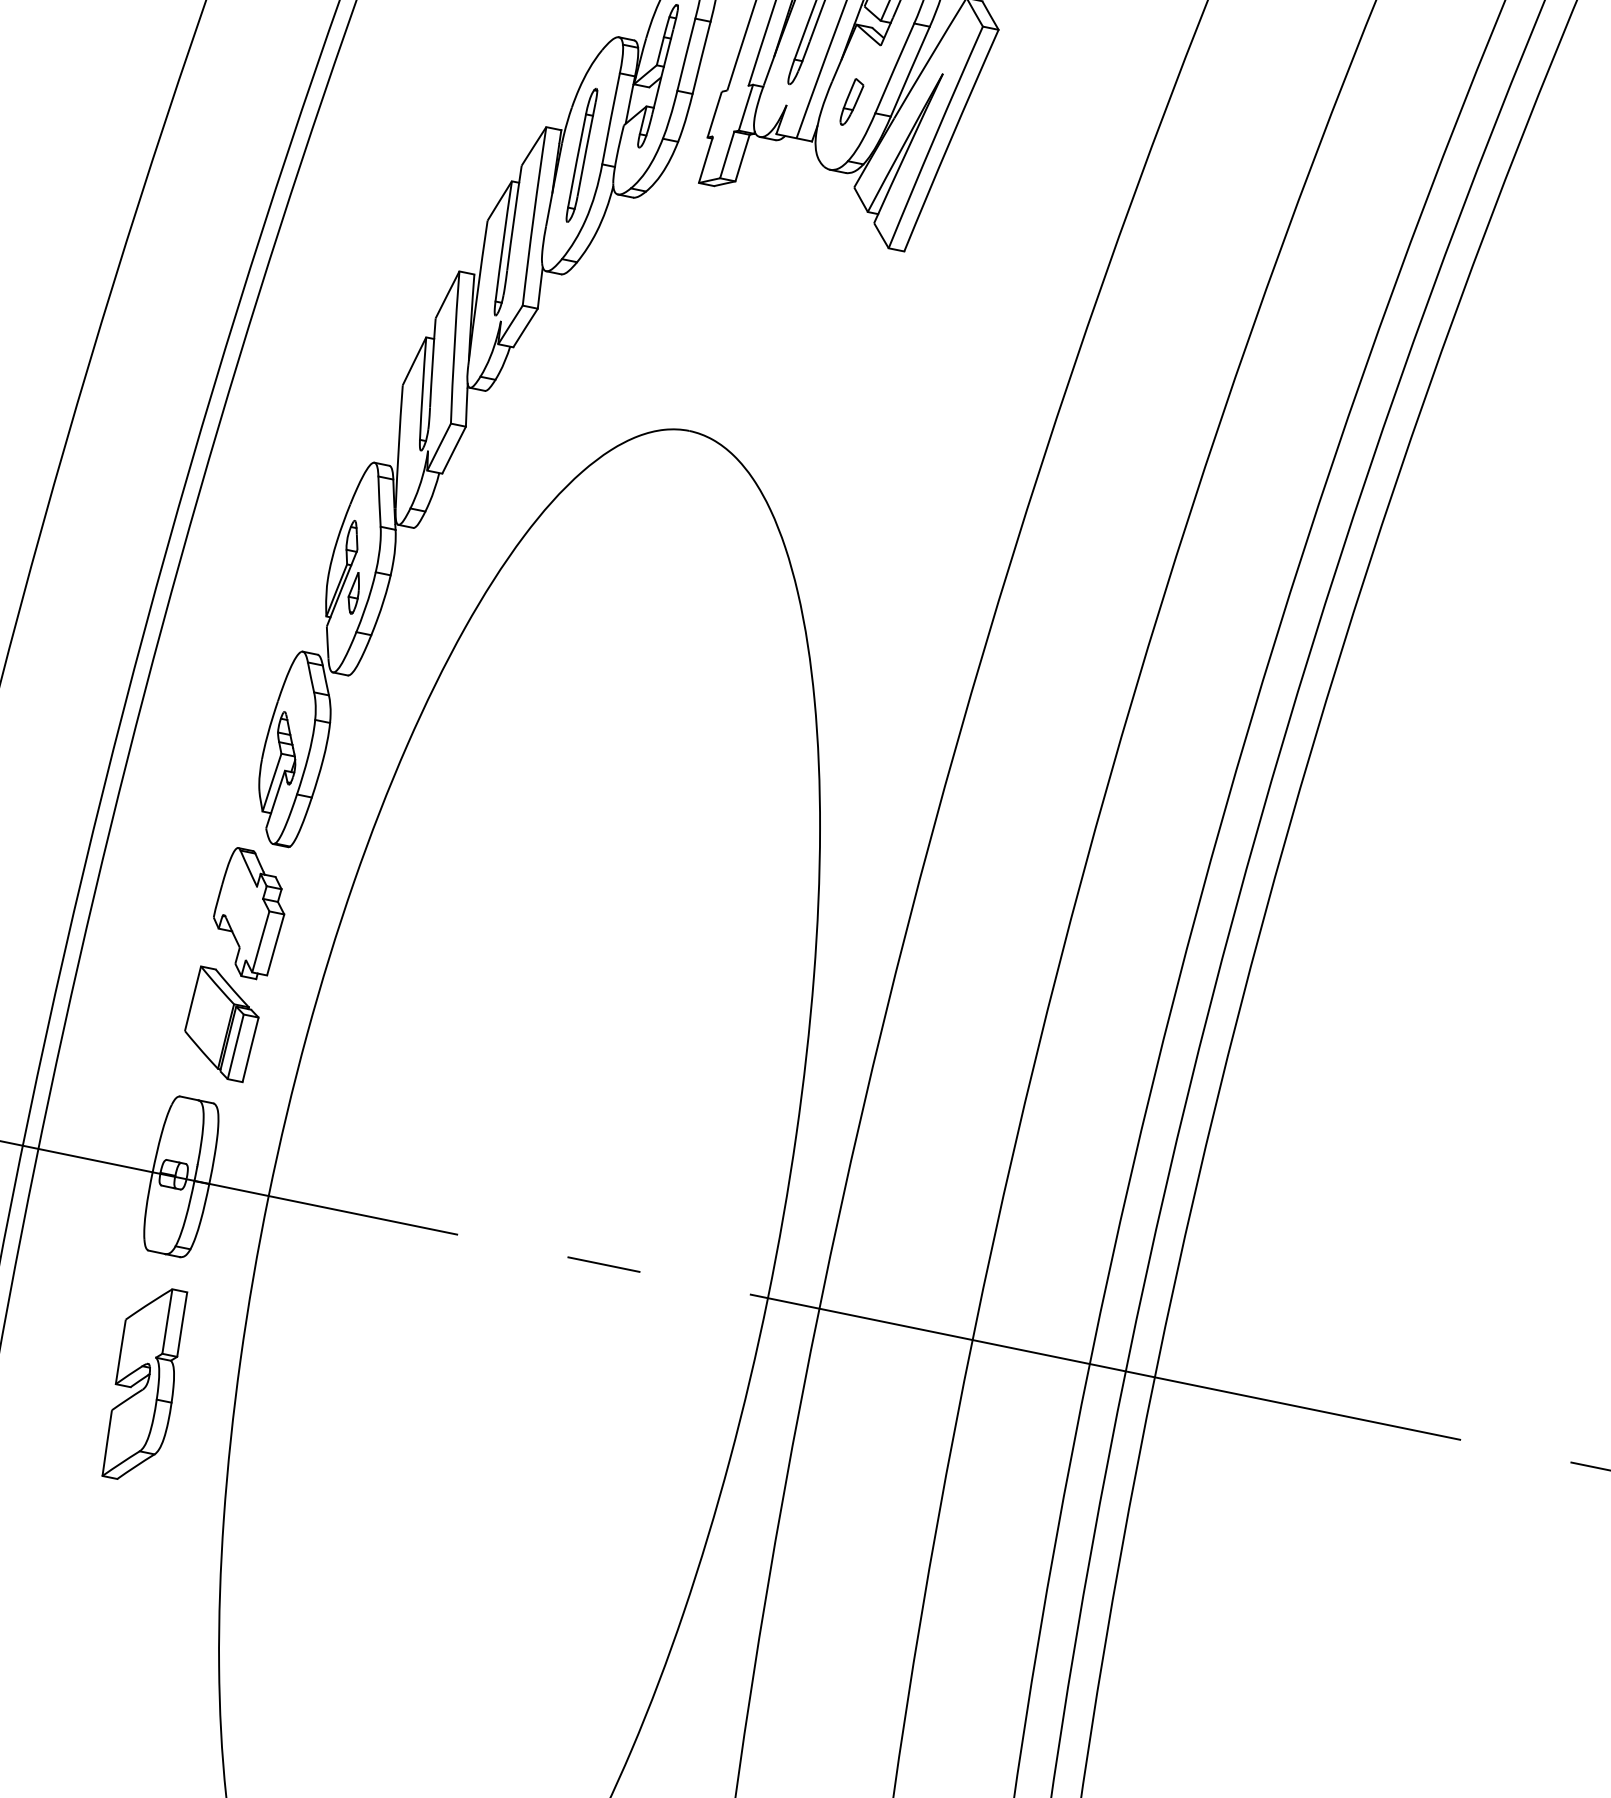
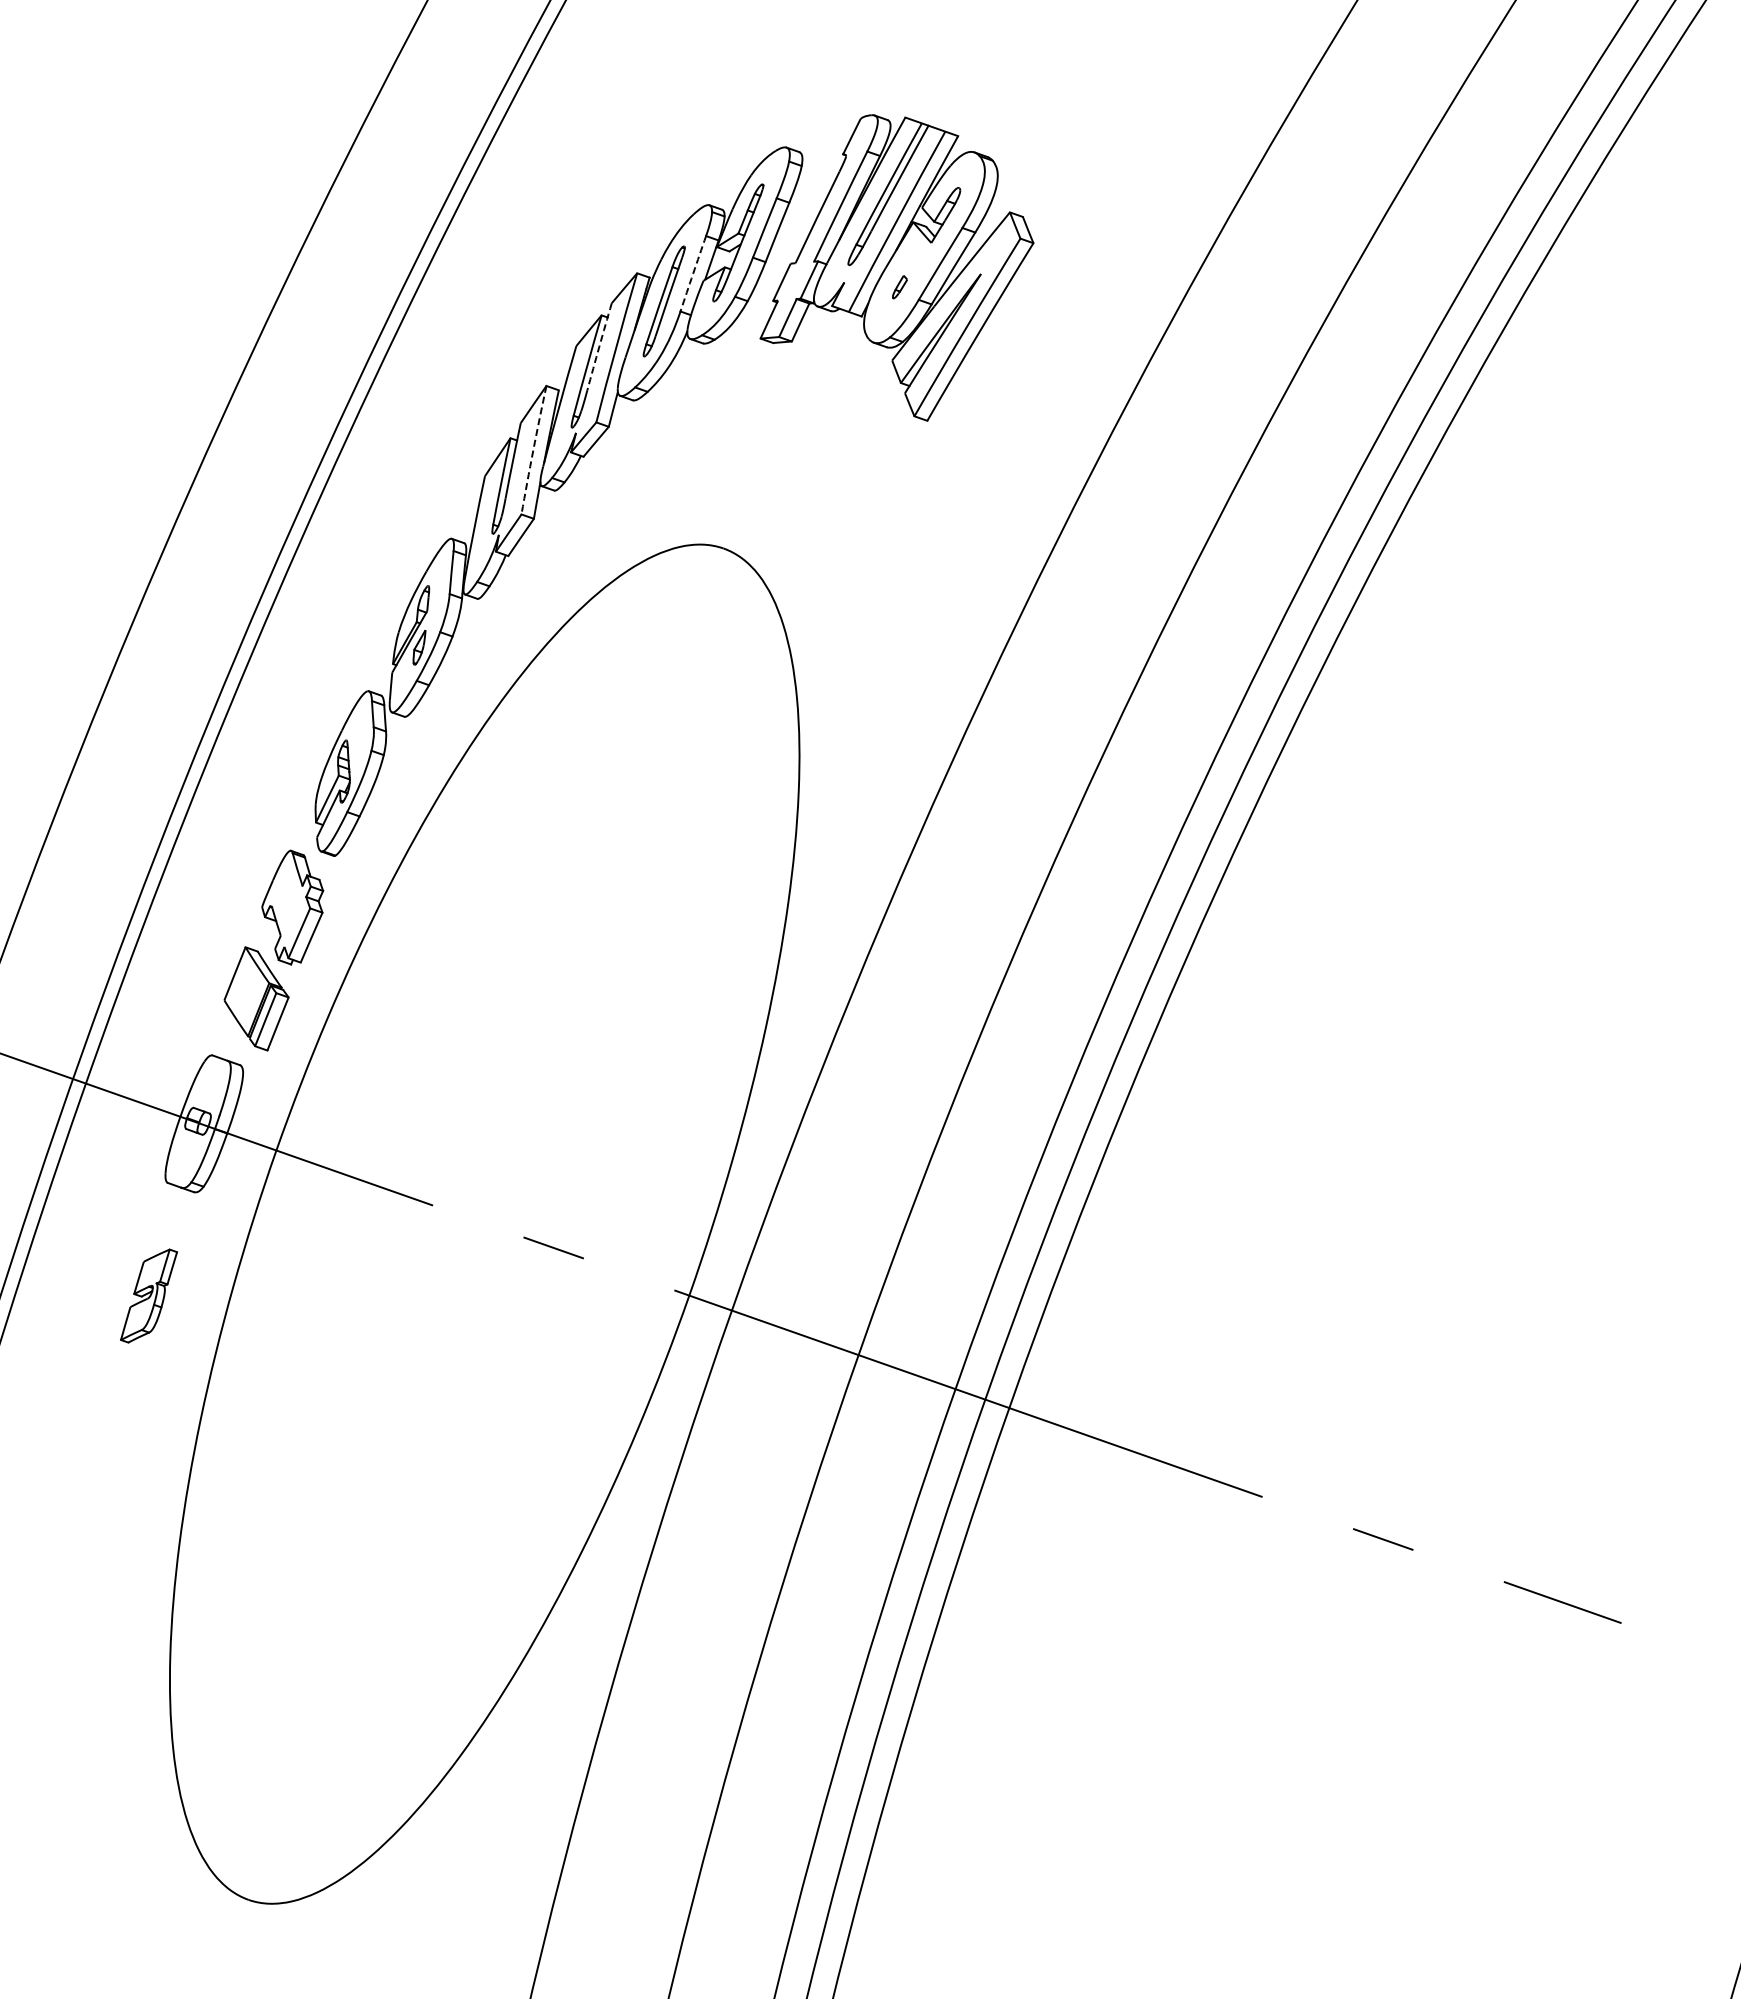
part: (850, 100) -> (899, 286), size x0.6
arc: (611, 118) -> (693, 273), solid -> dashed
arc: (514, 217) -> (599, 346), solid -> dashed
arc: (454, 347) -> (533, 450), solid -> dashed
part: (144, 1383) -> (148, 1295), size x0.6

